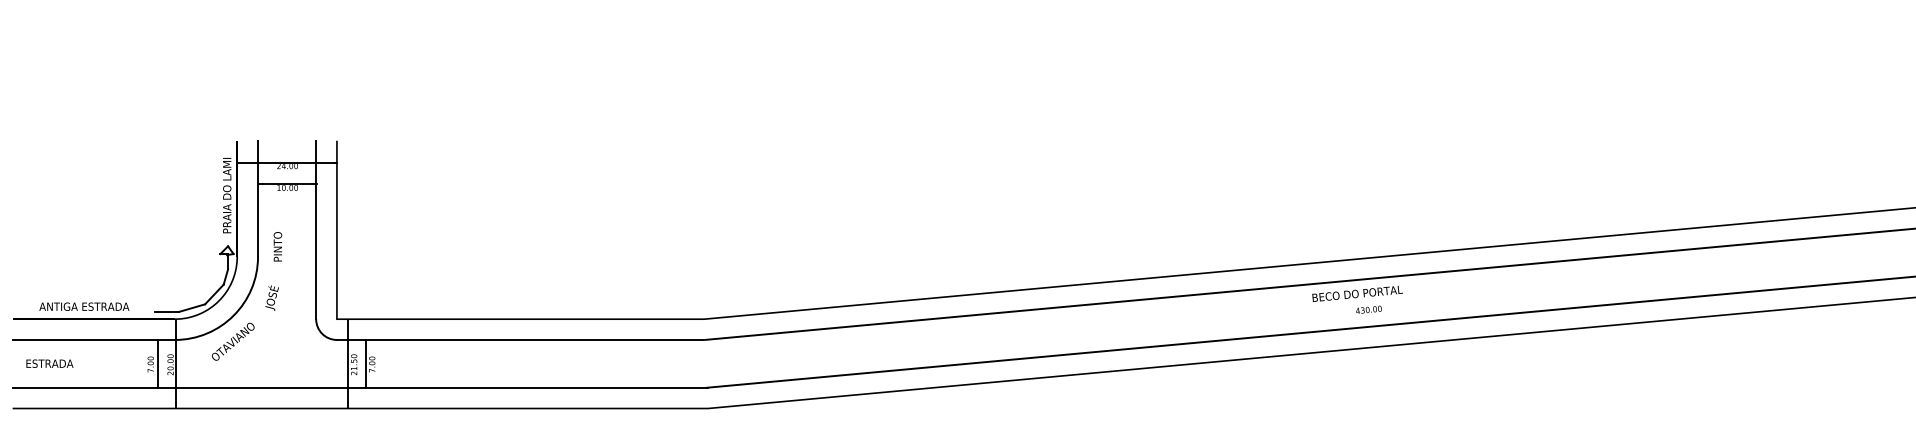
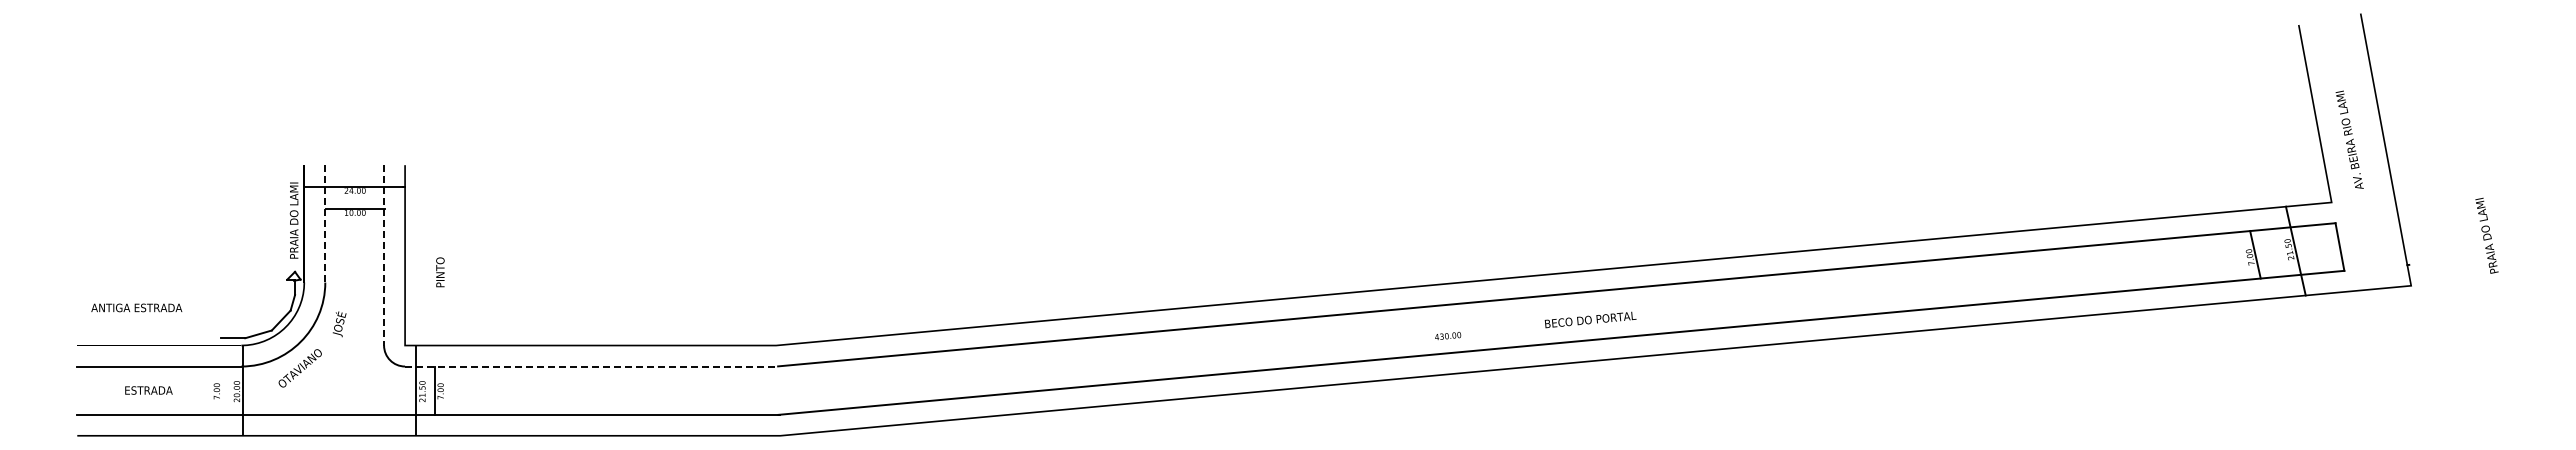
line: (258, 198) -> (325, 223), solid -> dashed
line: (316, 230) -> (384, 255), solid -> dashed
text: (278, 246) -> (440, 272), moved
text: (1357, 293) -> (1590, 319), moved
text: (84, 306) -> (136, 307), moved
line: (520, 339) -> (590, 366), solid -> dashed
text: (49, 363) -> (148, 390), moved
line: (158, 363) -> (224, 390), removed

